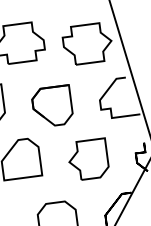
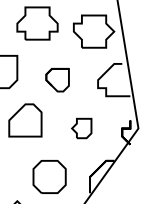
part: (52, 107) -> (57, 80), size x0.7
part: (87, 159) -> (81, 128), size x0.6

